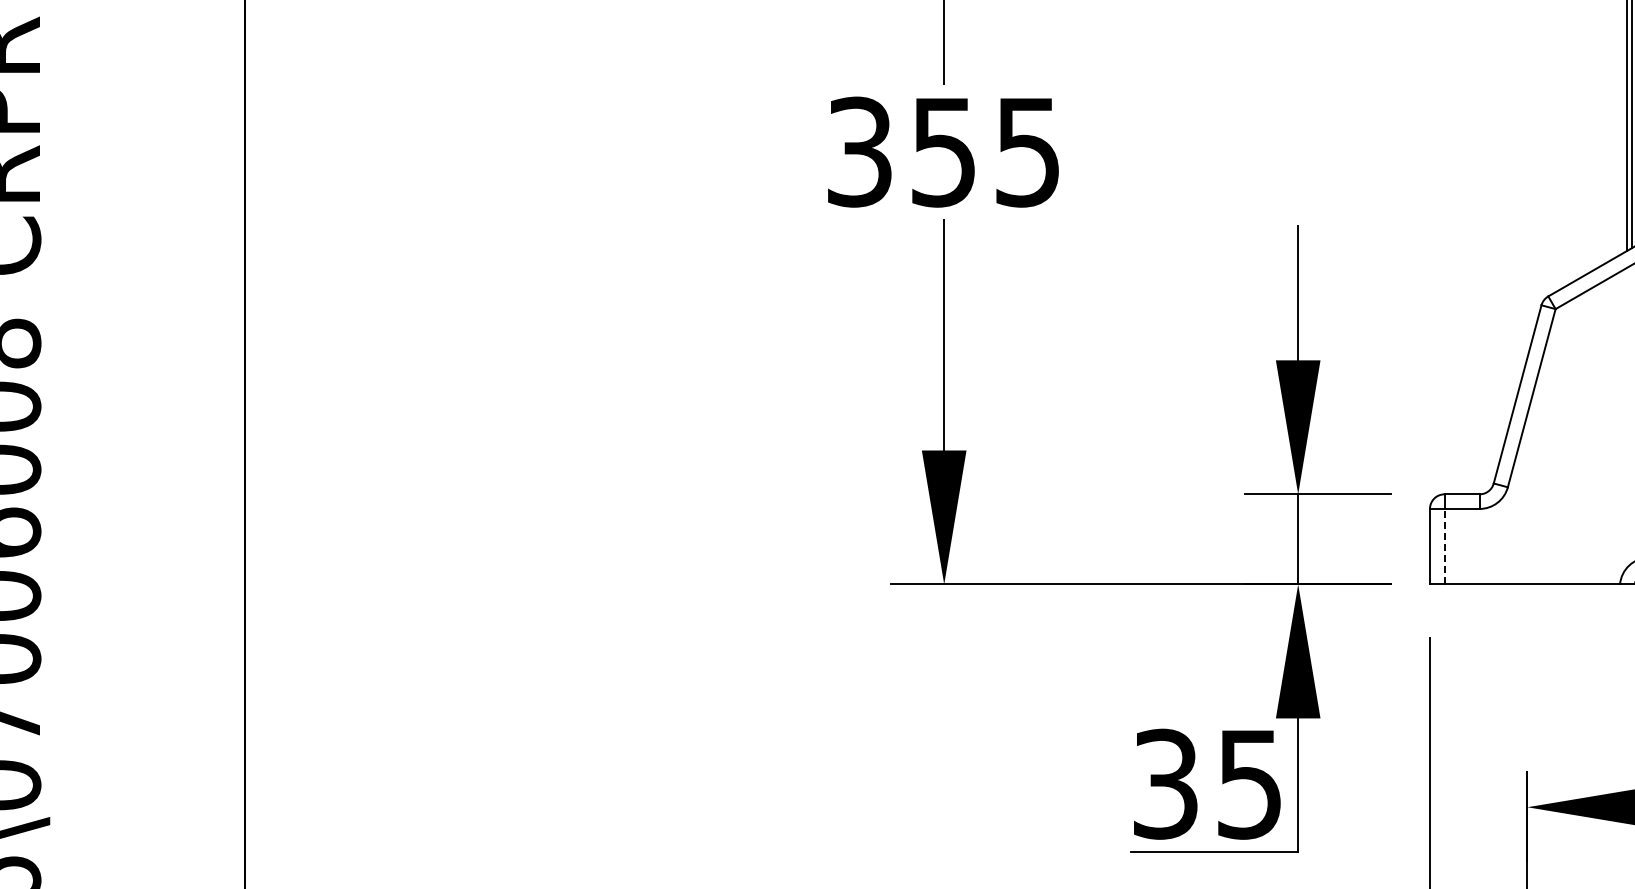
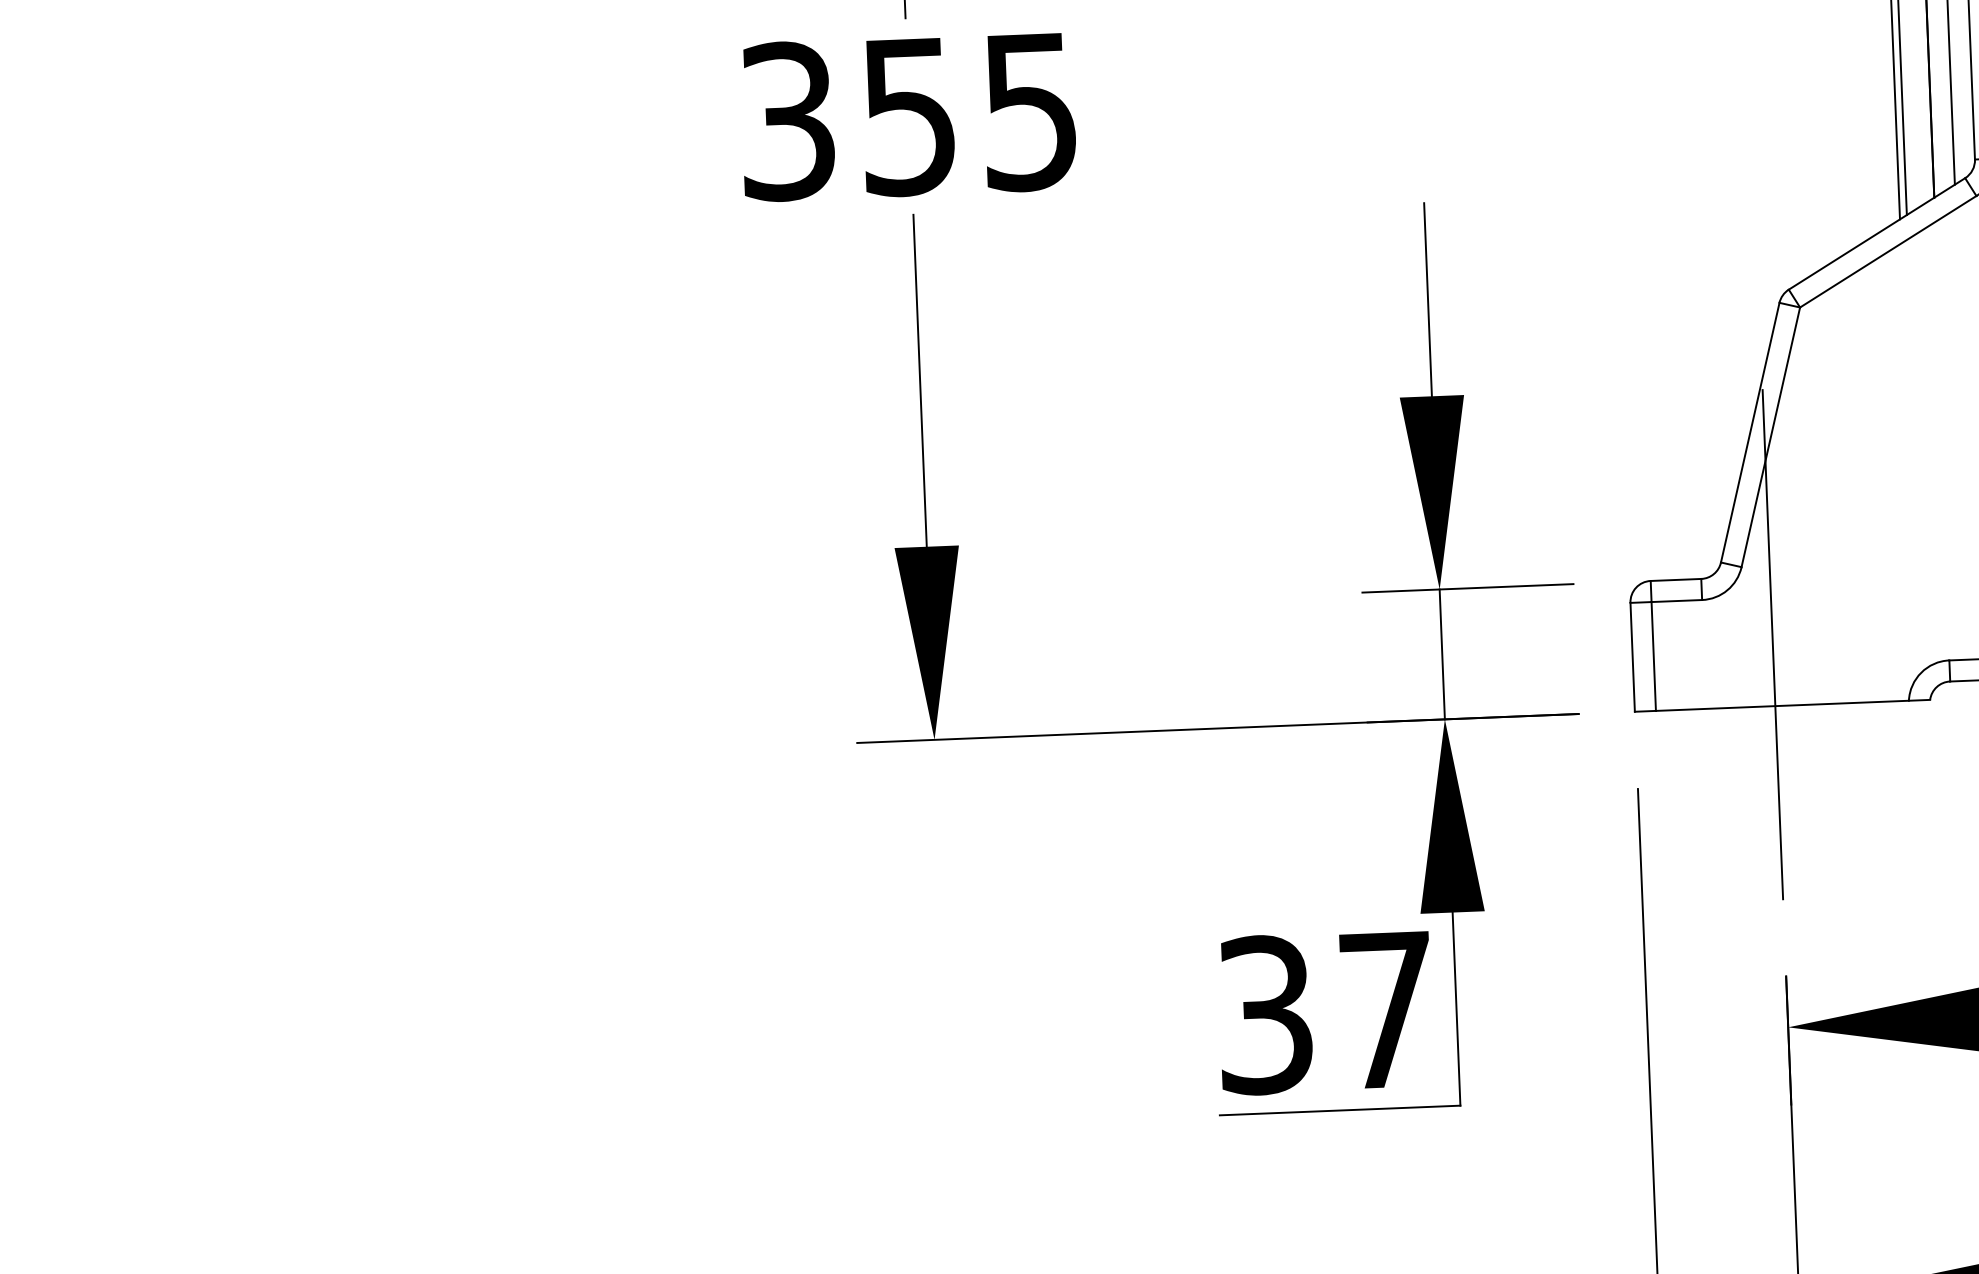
line: (1527, 541) -> (1772, 644), added
line: (1444, 546) -> (1653, 656), dashed -> solid
text: (1249, 784) -> (1386, 1010), 35 -> 37

